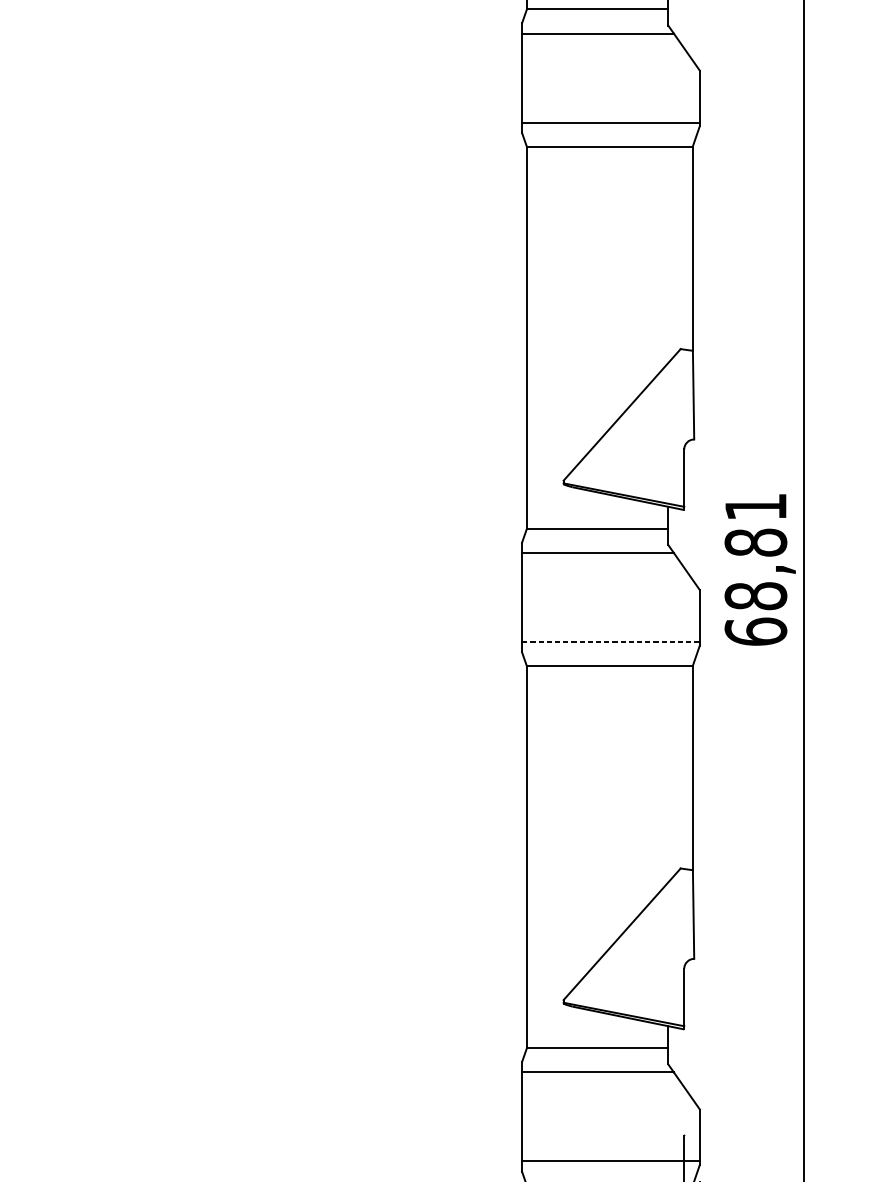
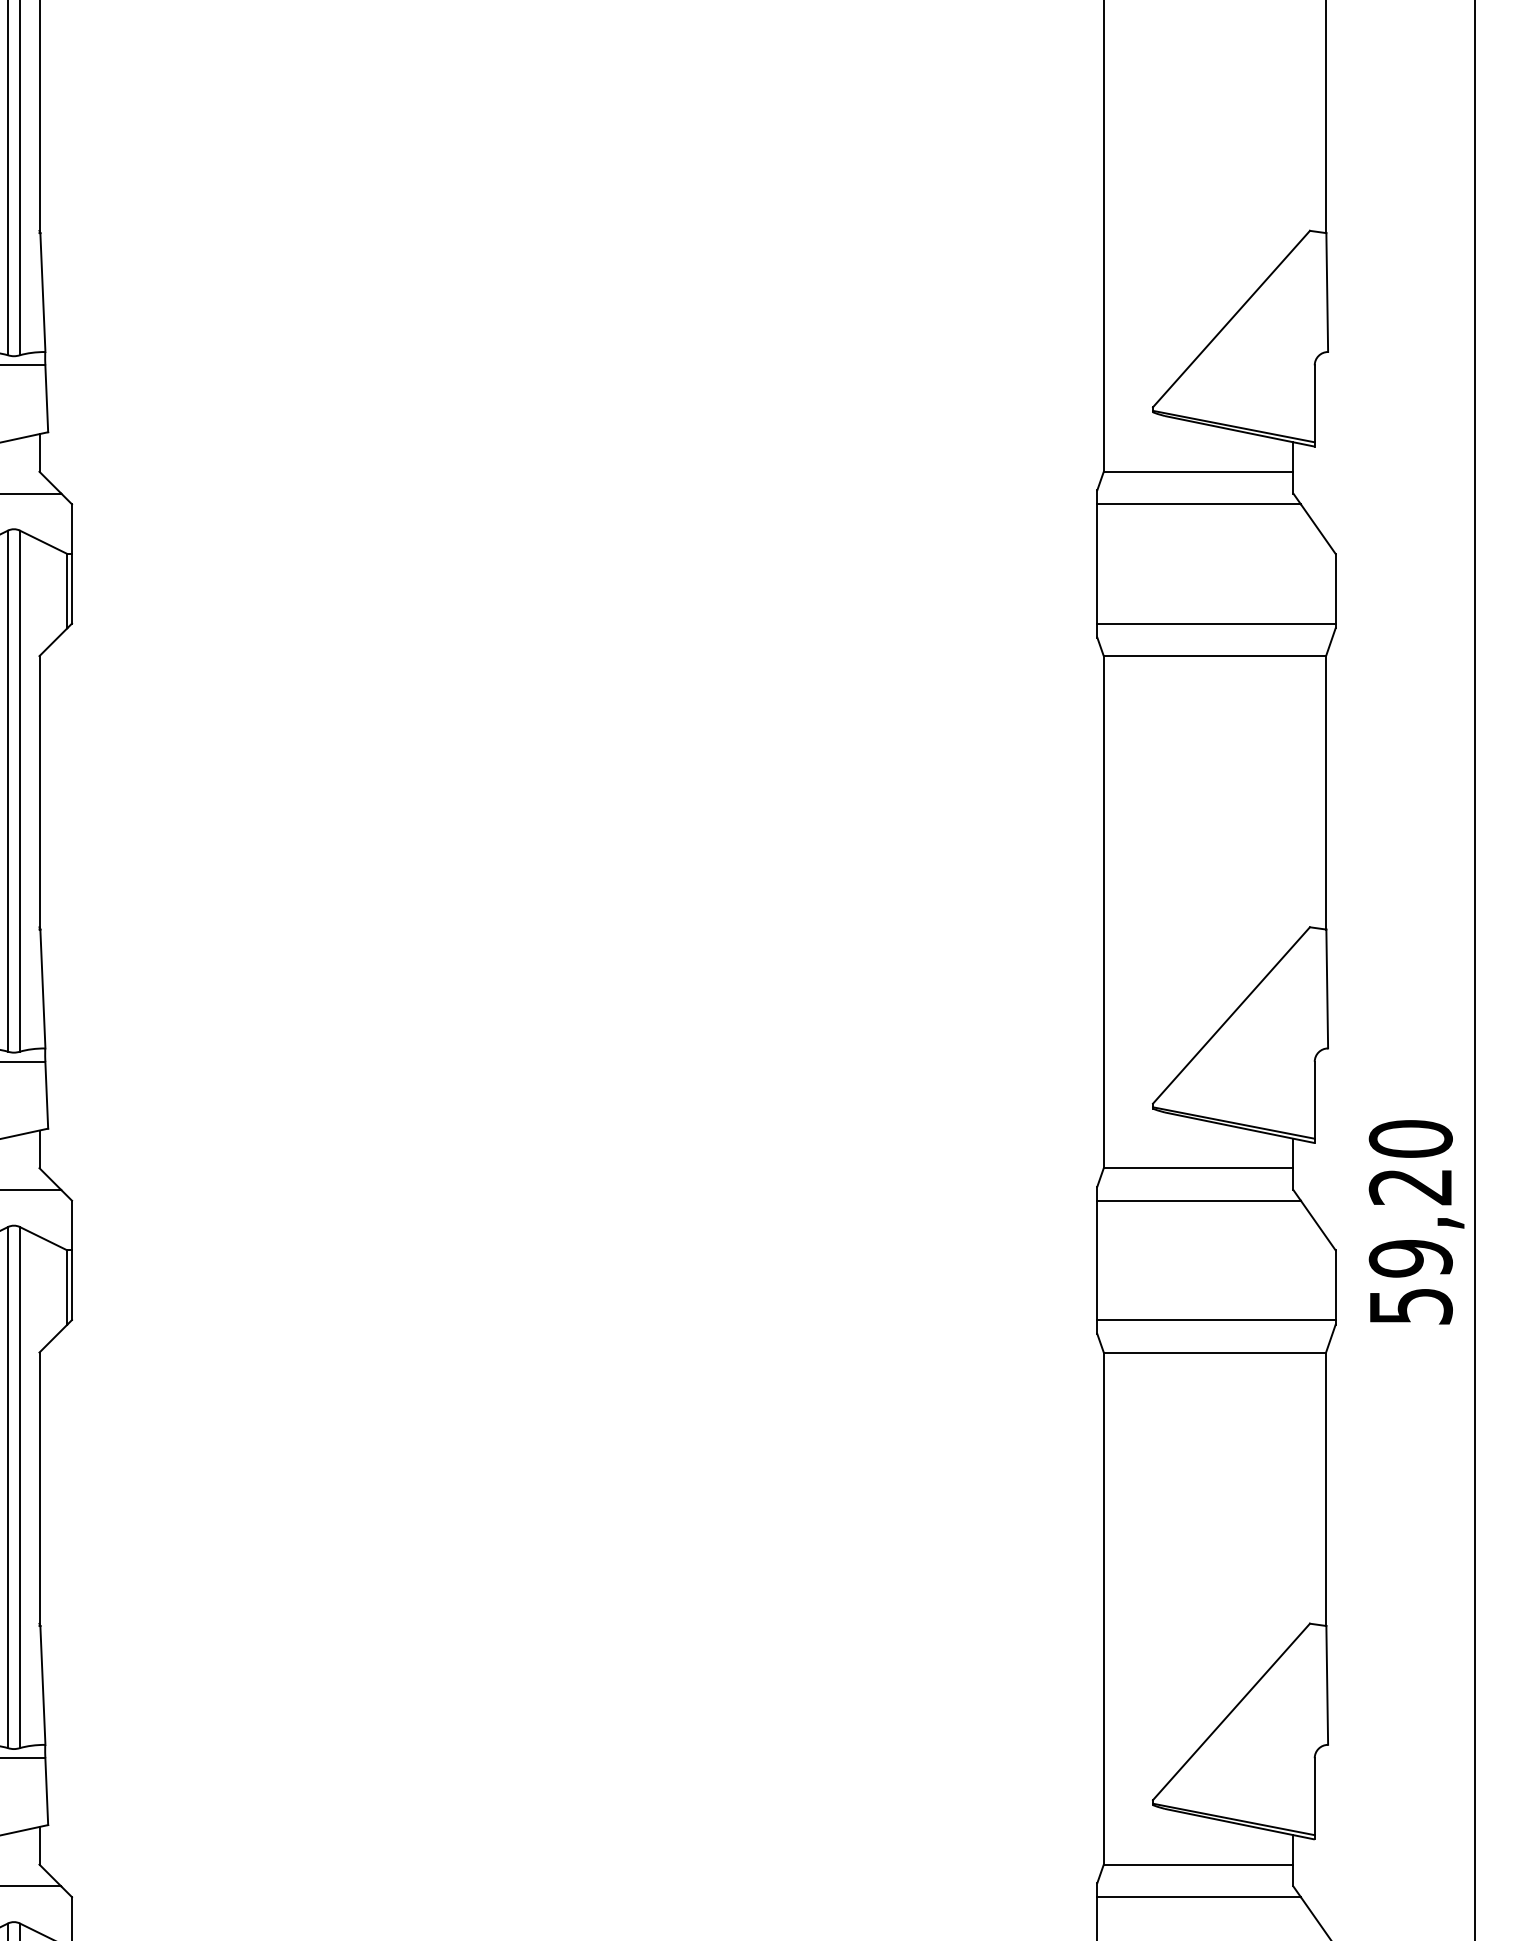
text: (755, 569) -> (1410, 1222), 68,81 -> 59,20
line: (610, 642) -> (1216, 1320), dashed -> solid

